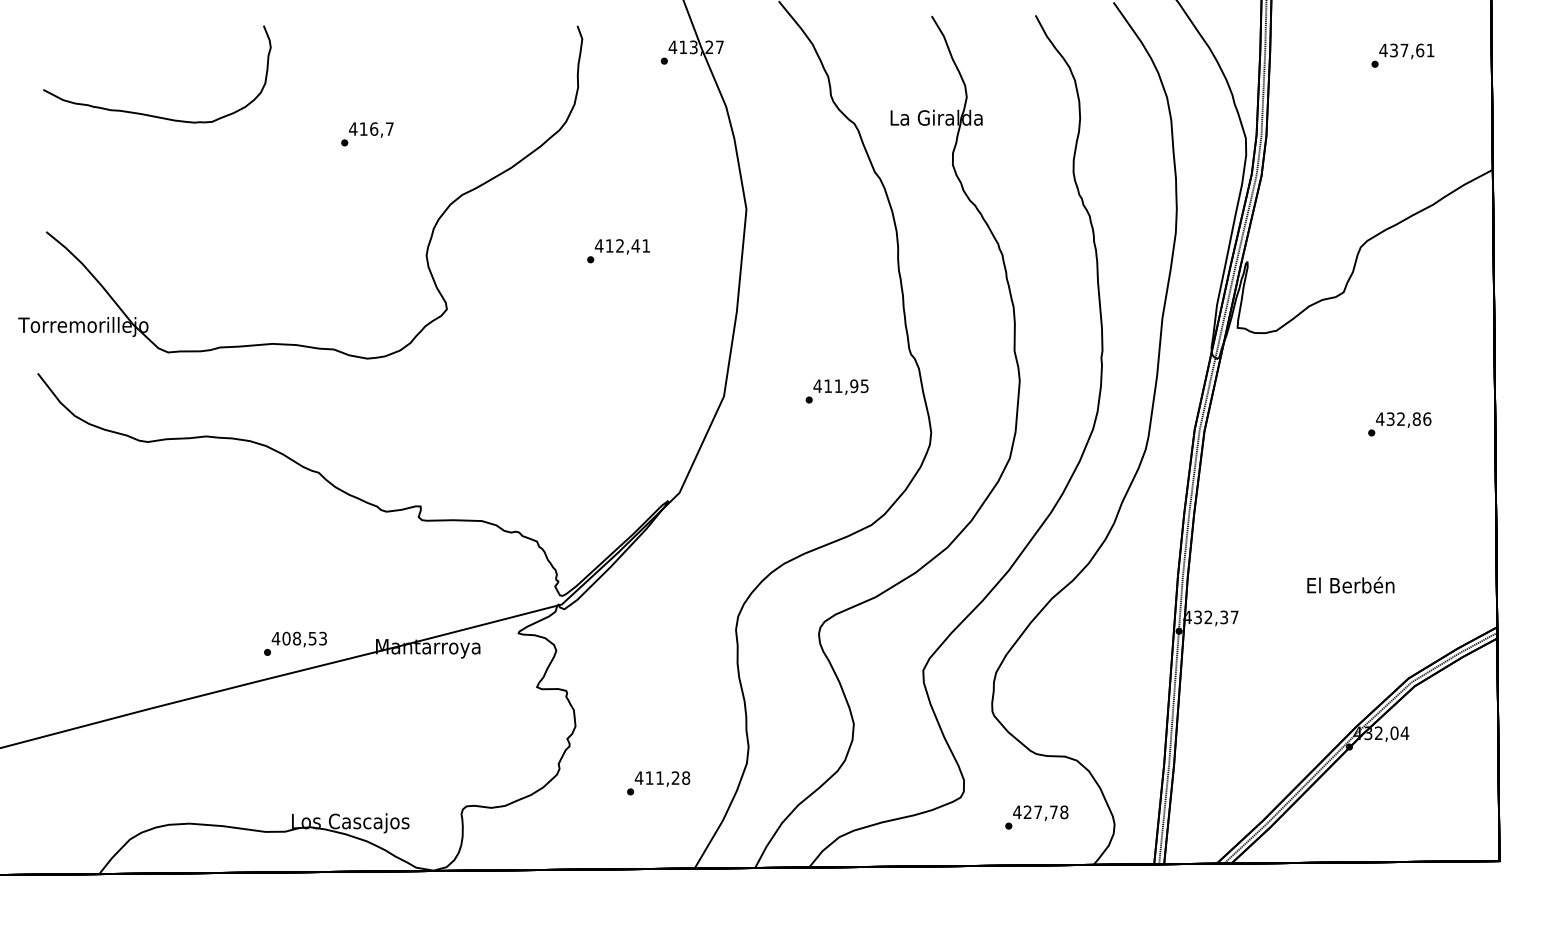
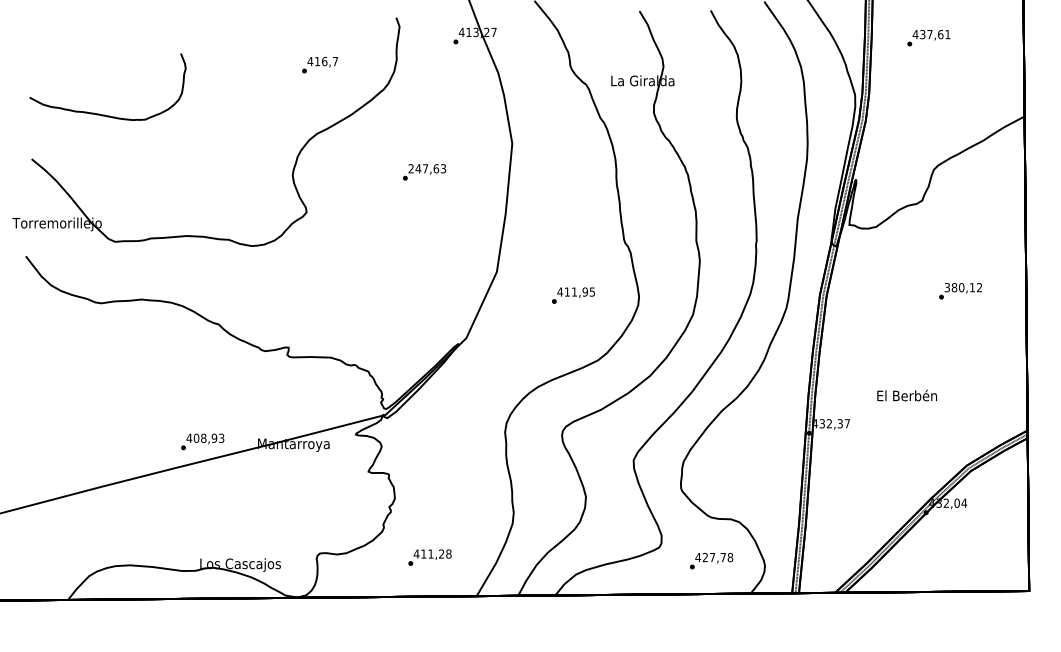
text: (1402, 56) -> (928, 38), moved
curve: (145, 112) -> (99, 113), moved
text: (366, 133) -> (319, 64), moved
text: (622, 245) -> (427, 168), 412,41 -> 247,63
text: (837, 391) -> (573, 295), moved
text: (1403, 418) -> (963, 287), 432,86 -> 380,12
text: (1349, 584) -> (906, 395), moved
text: (312, 637) -> (214, 437), 408,53 -> 408,93
text: (657, 783) -> (429, 557), moved

